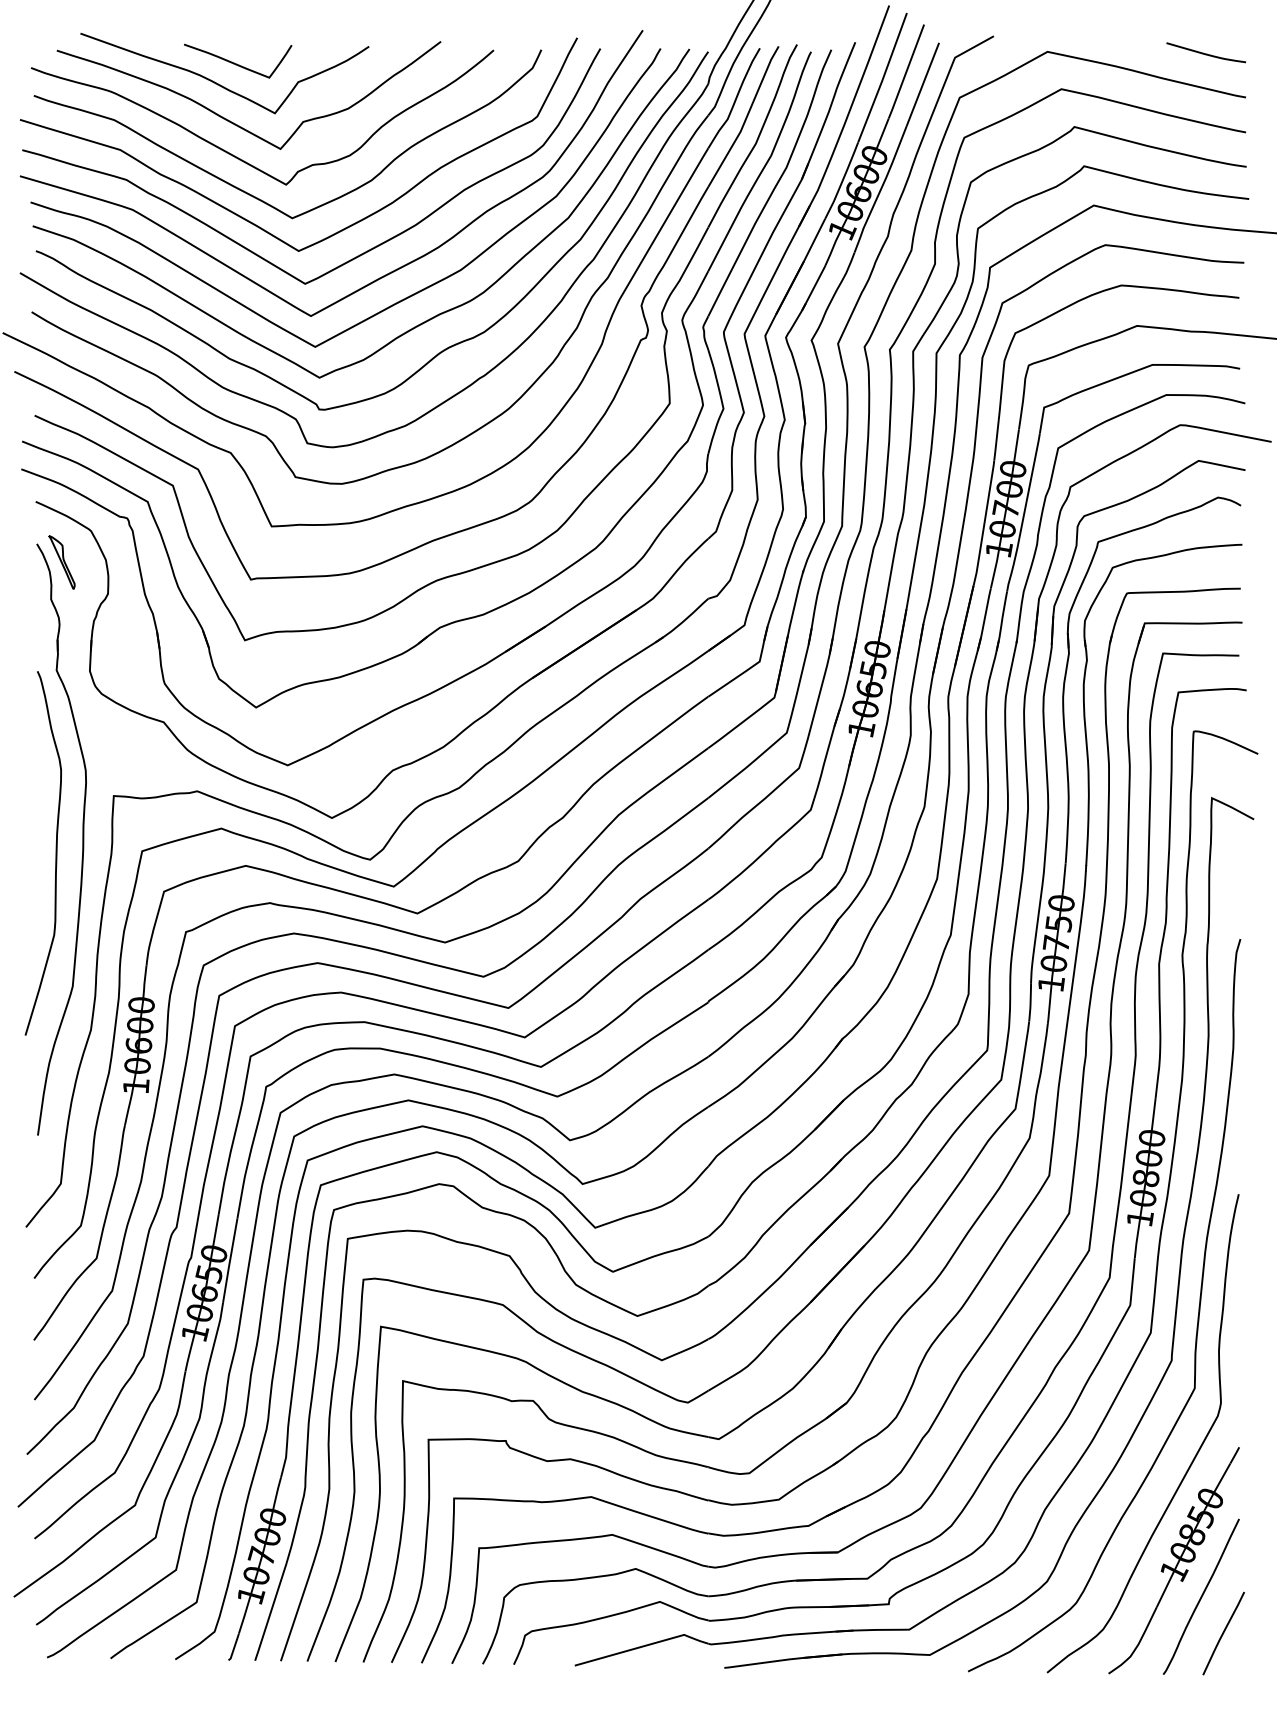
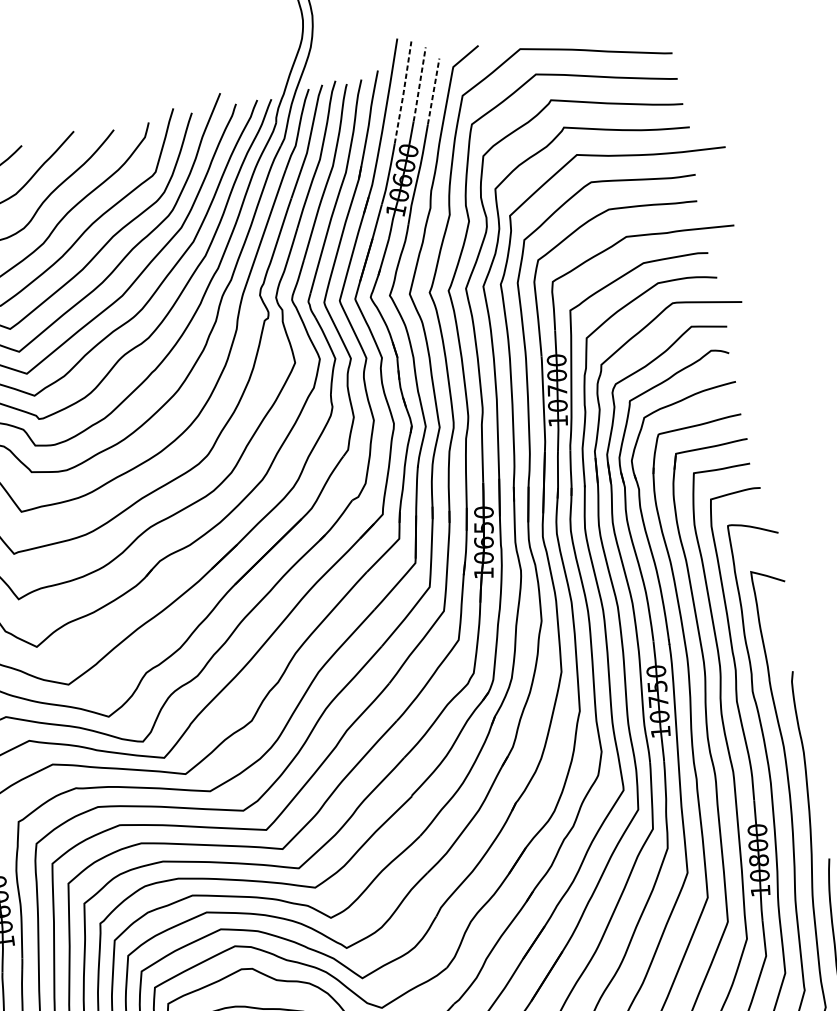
curve: (1205, 53) -> (636, 27), removed
line: (906, 72) -> (419, 85), solid -> dashed
line: (883, 78) -> (403, 92), solid -> dashed
line: (922, 84) -> (433, 91), solid -> dashed

